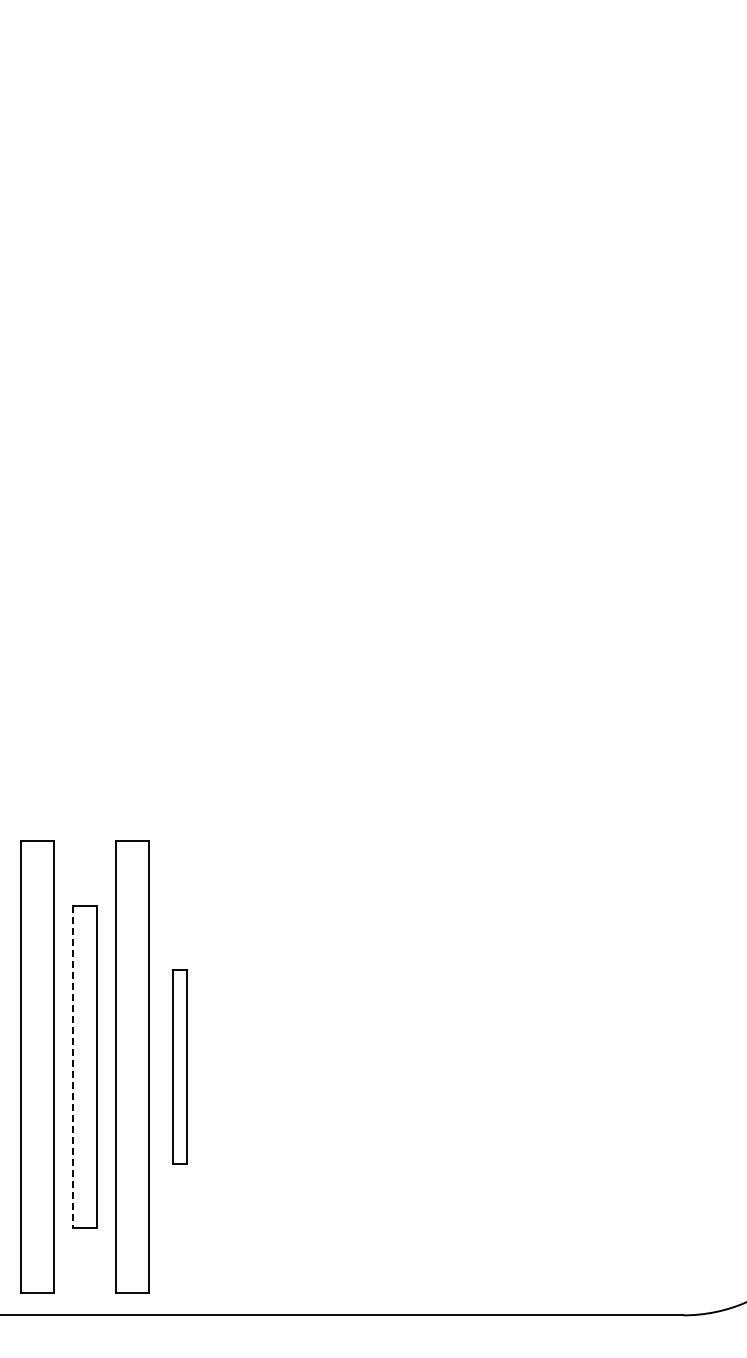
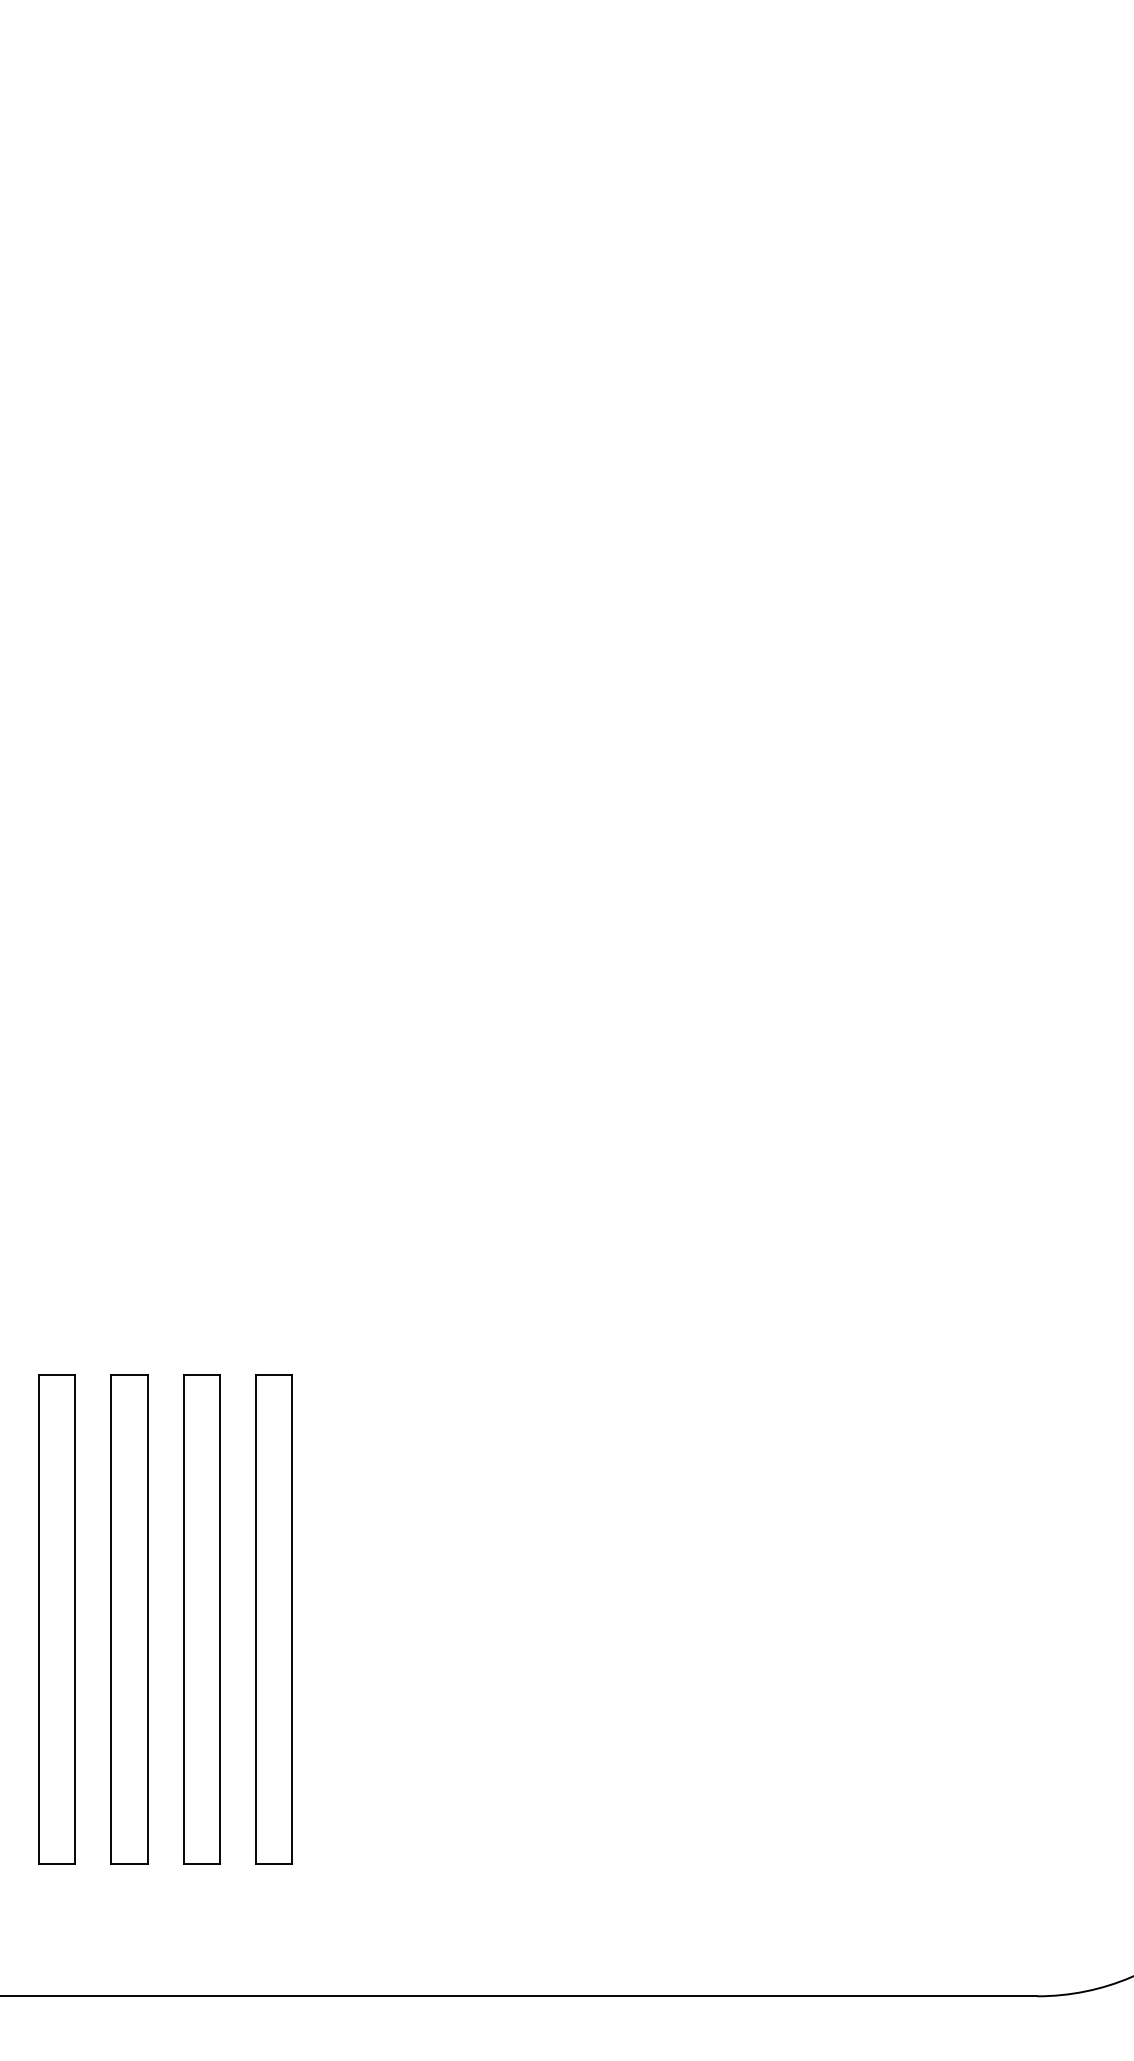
part: (37, 1066) -> (57, 1618), size x0.71
part: (132, 1066) -> (201, 1618), size x0.71
part: (179, 1066) -> (272, 1618), size x1.67
line: (73, 1067) -> (111, 1620), dashed -> solid

